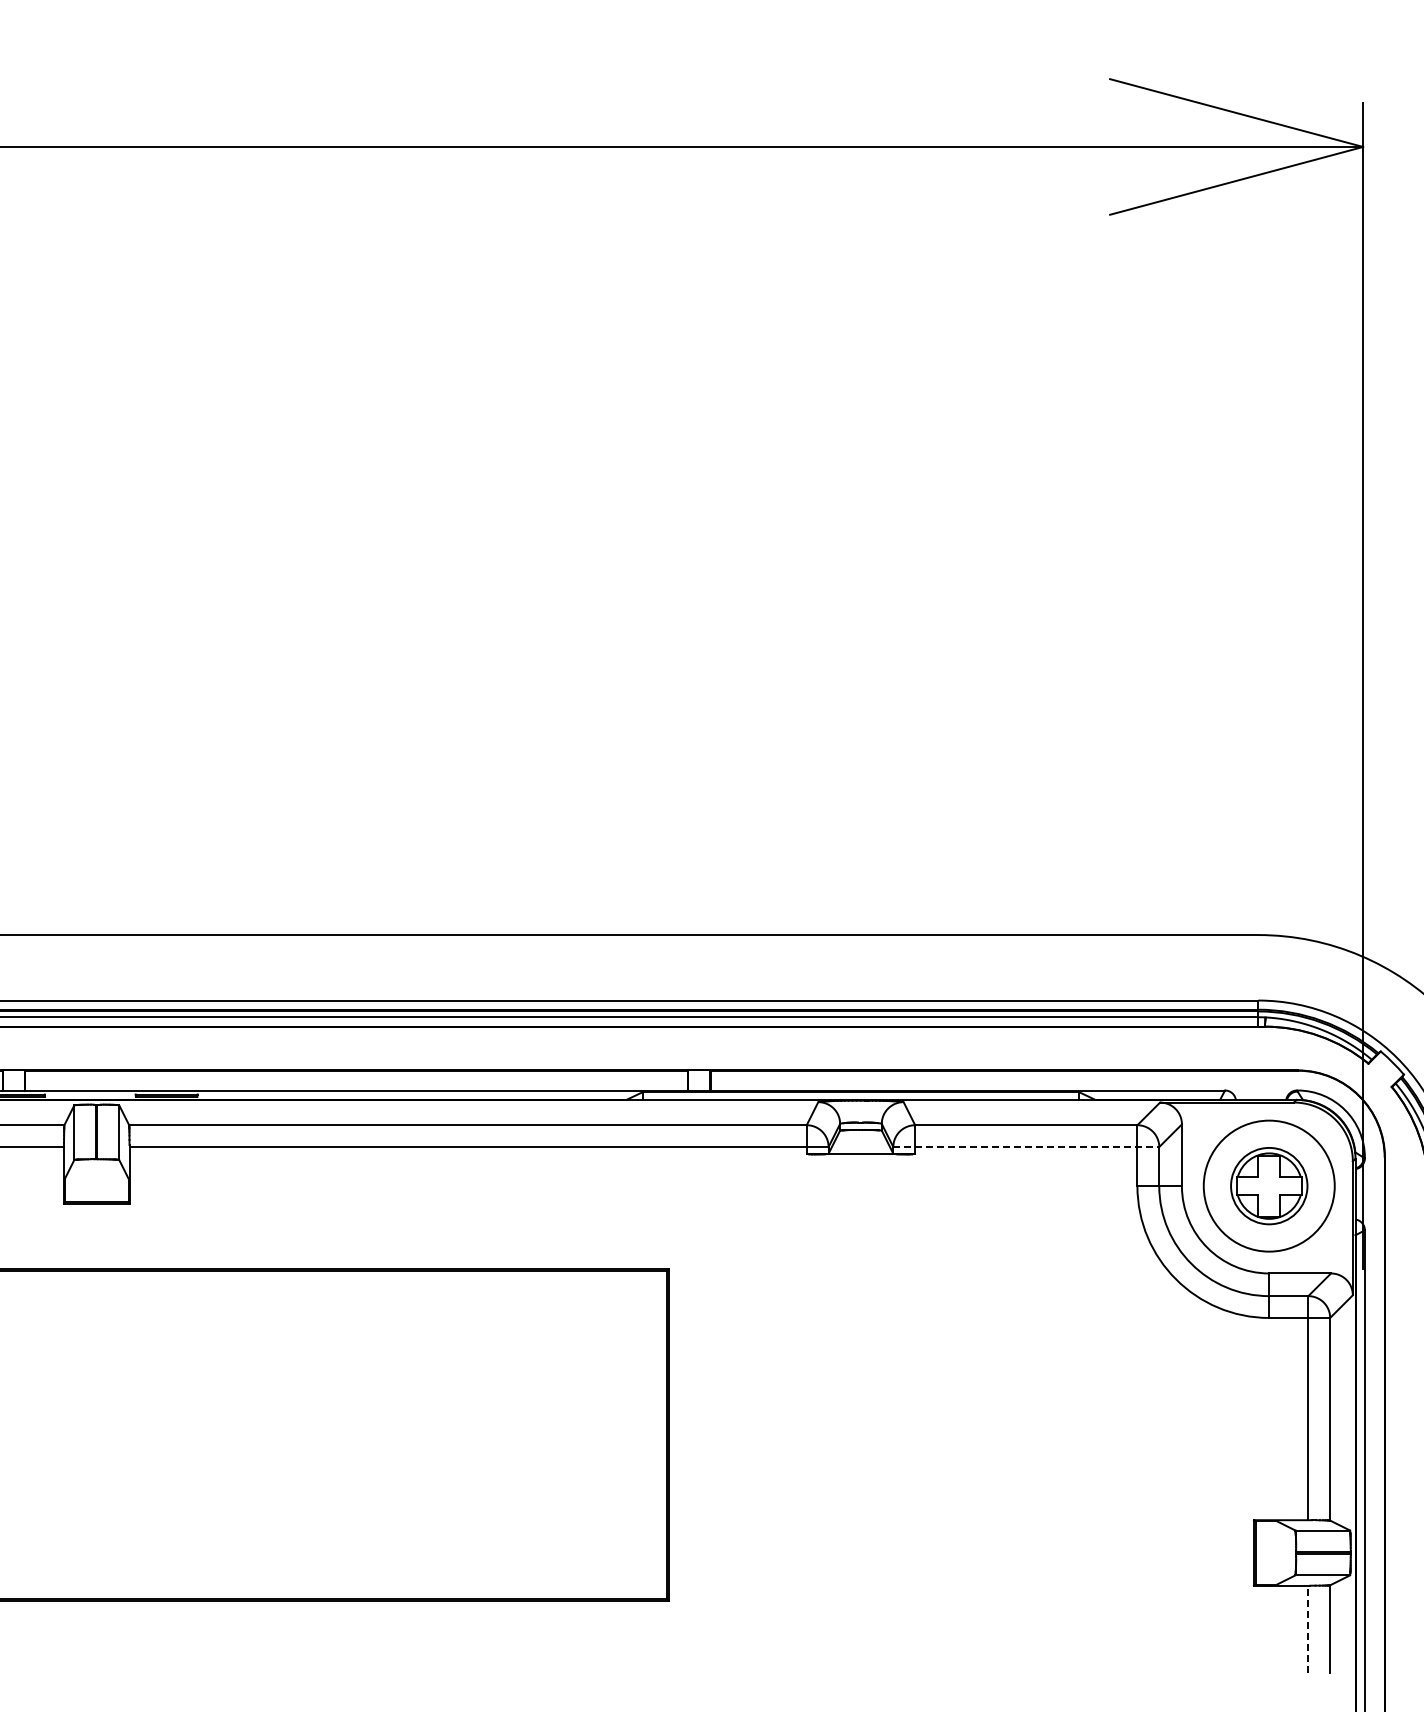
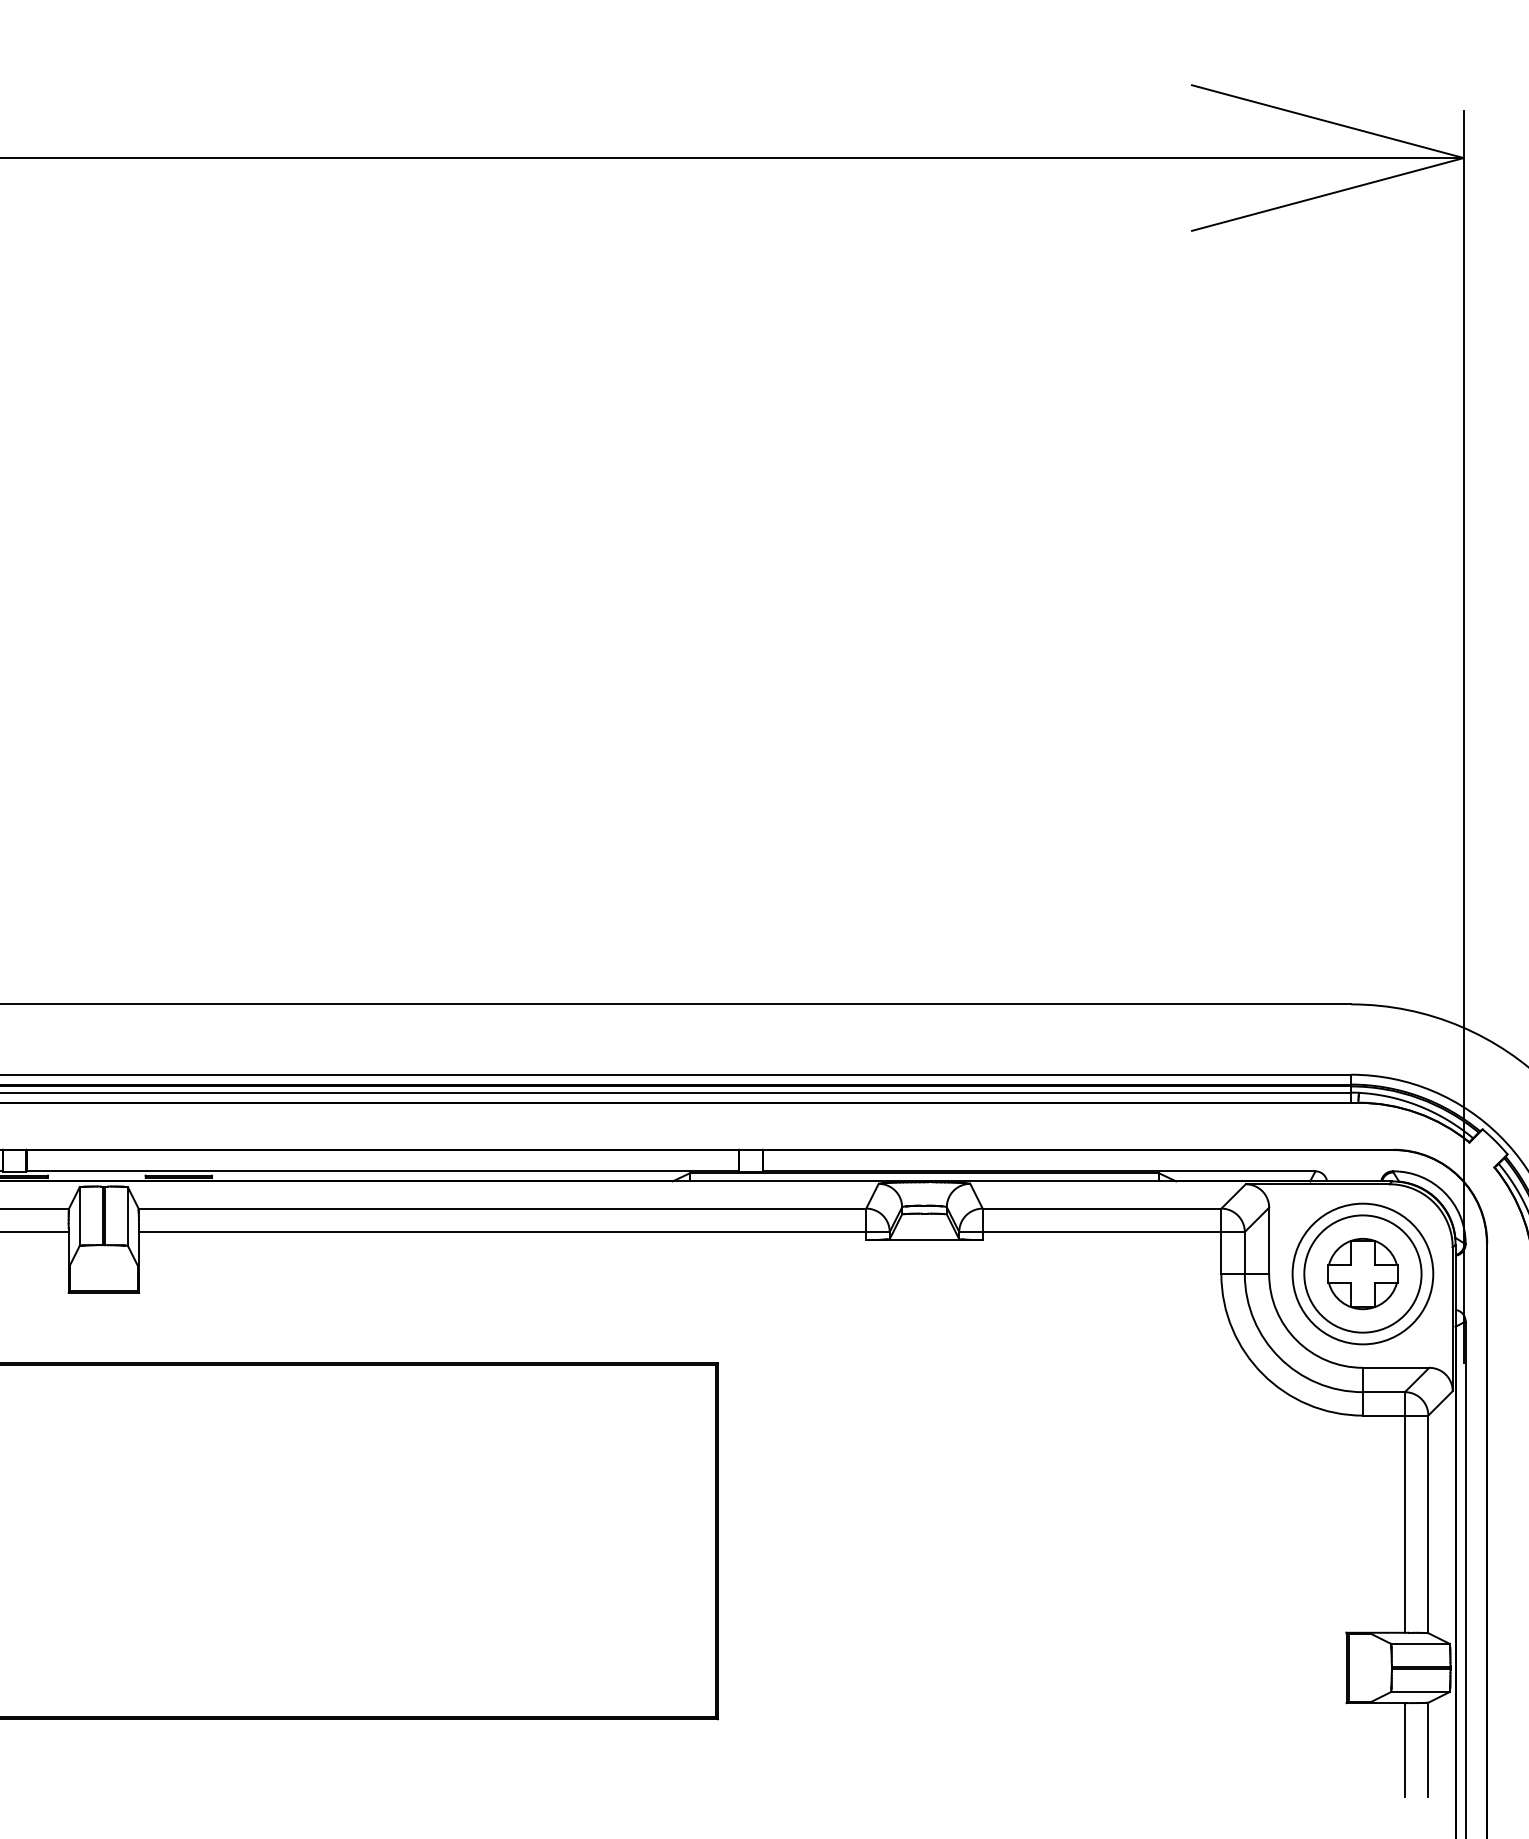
line: (1026, 1147) -> (1102, 1232), dashed -> solid
circle: (1268, 1185) -> (1362, 1273), size x1.43
line: (1308, 1629) -> (1405, 1750), dashed -> solid

